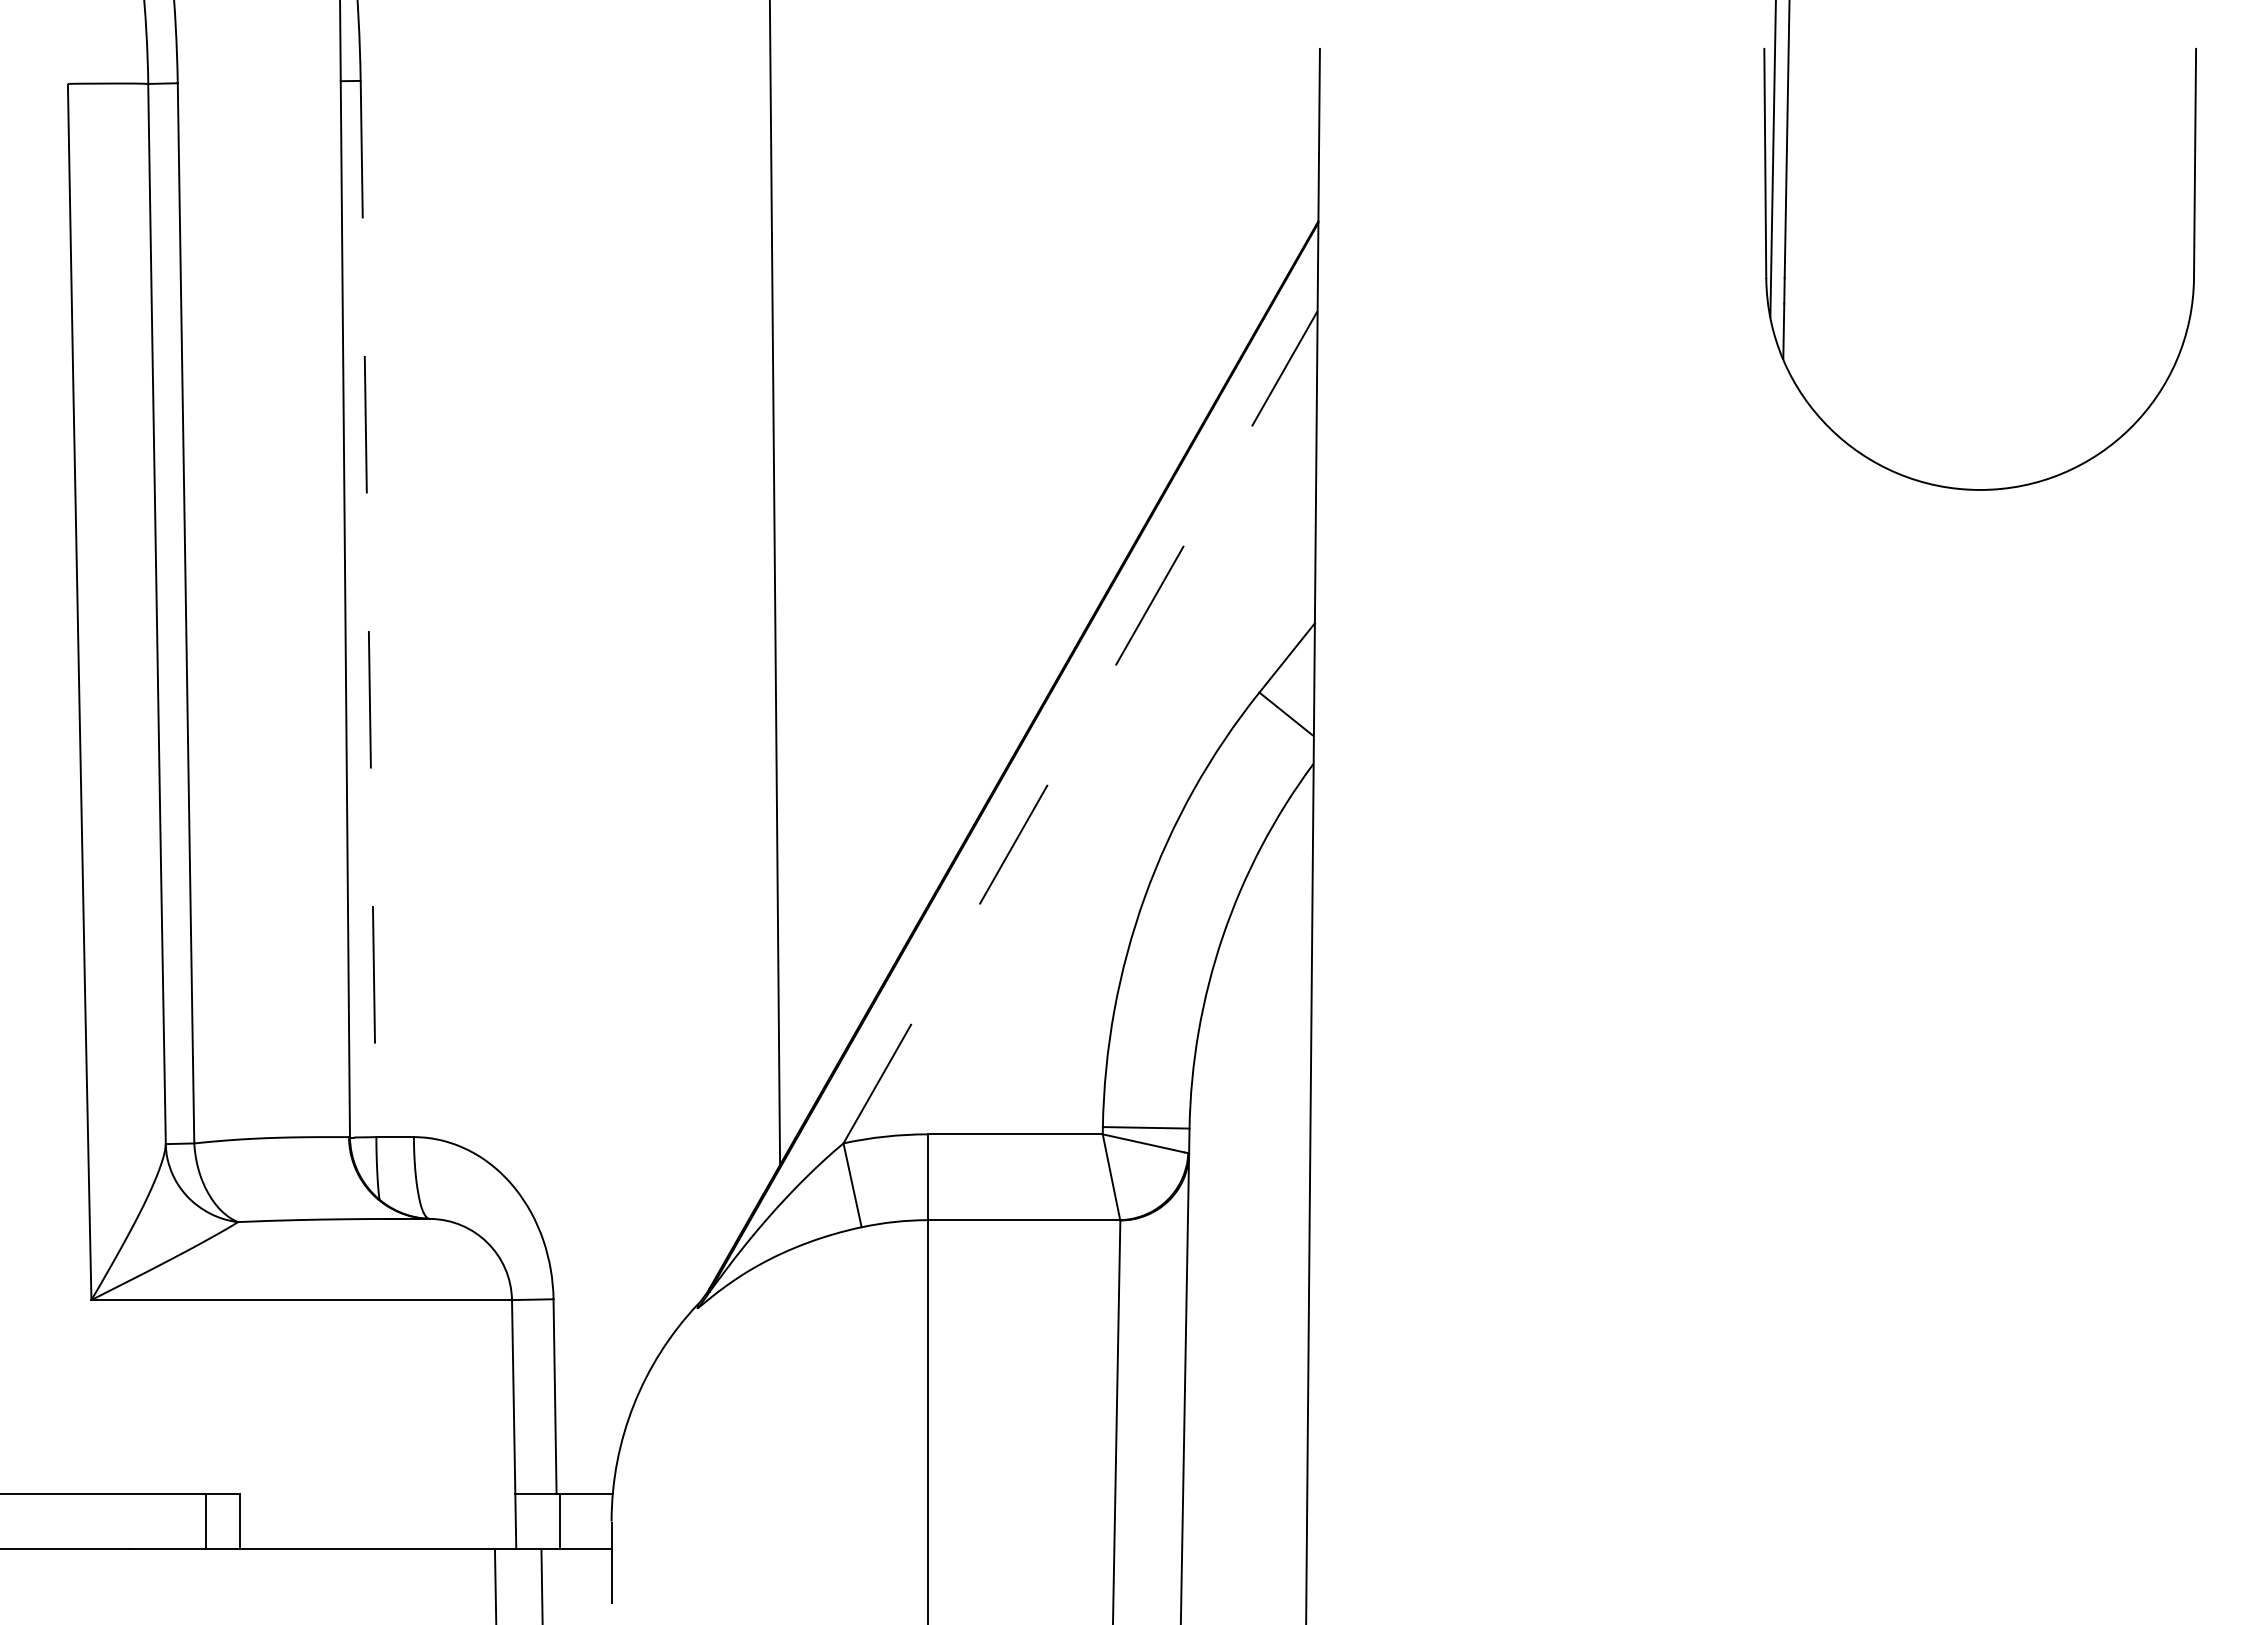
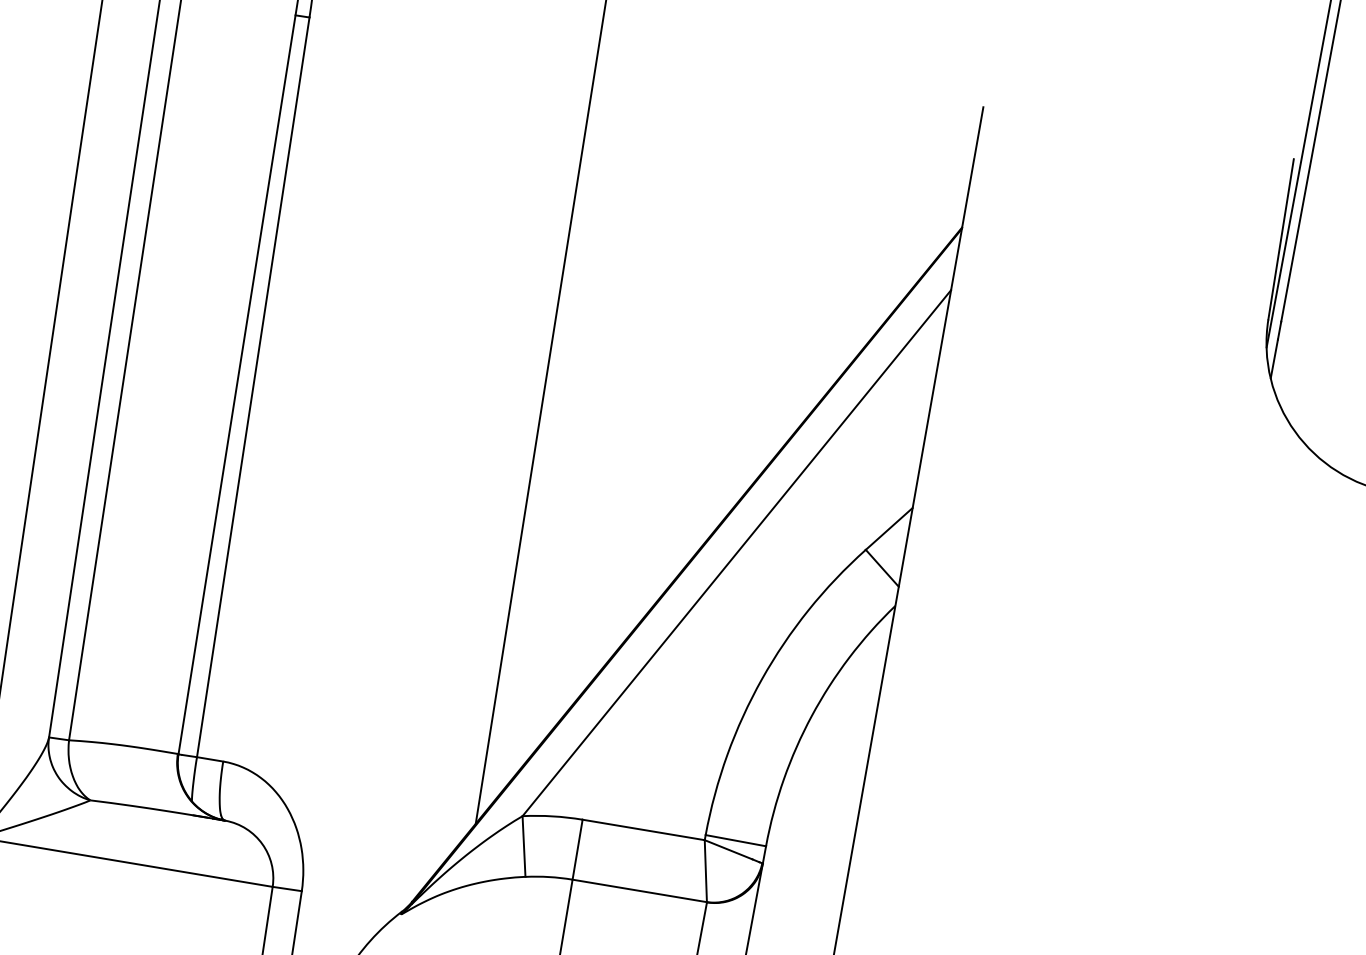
line: (368, 609) -> (253, 387), dashed -> solid
line: (1080, 727) -> (736, 553), dashed -> solid

